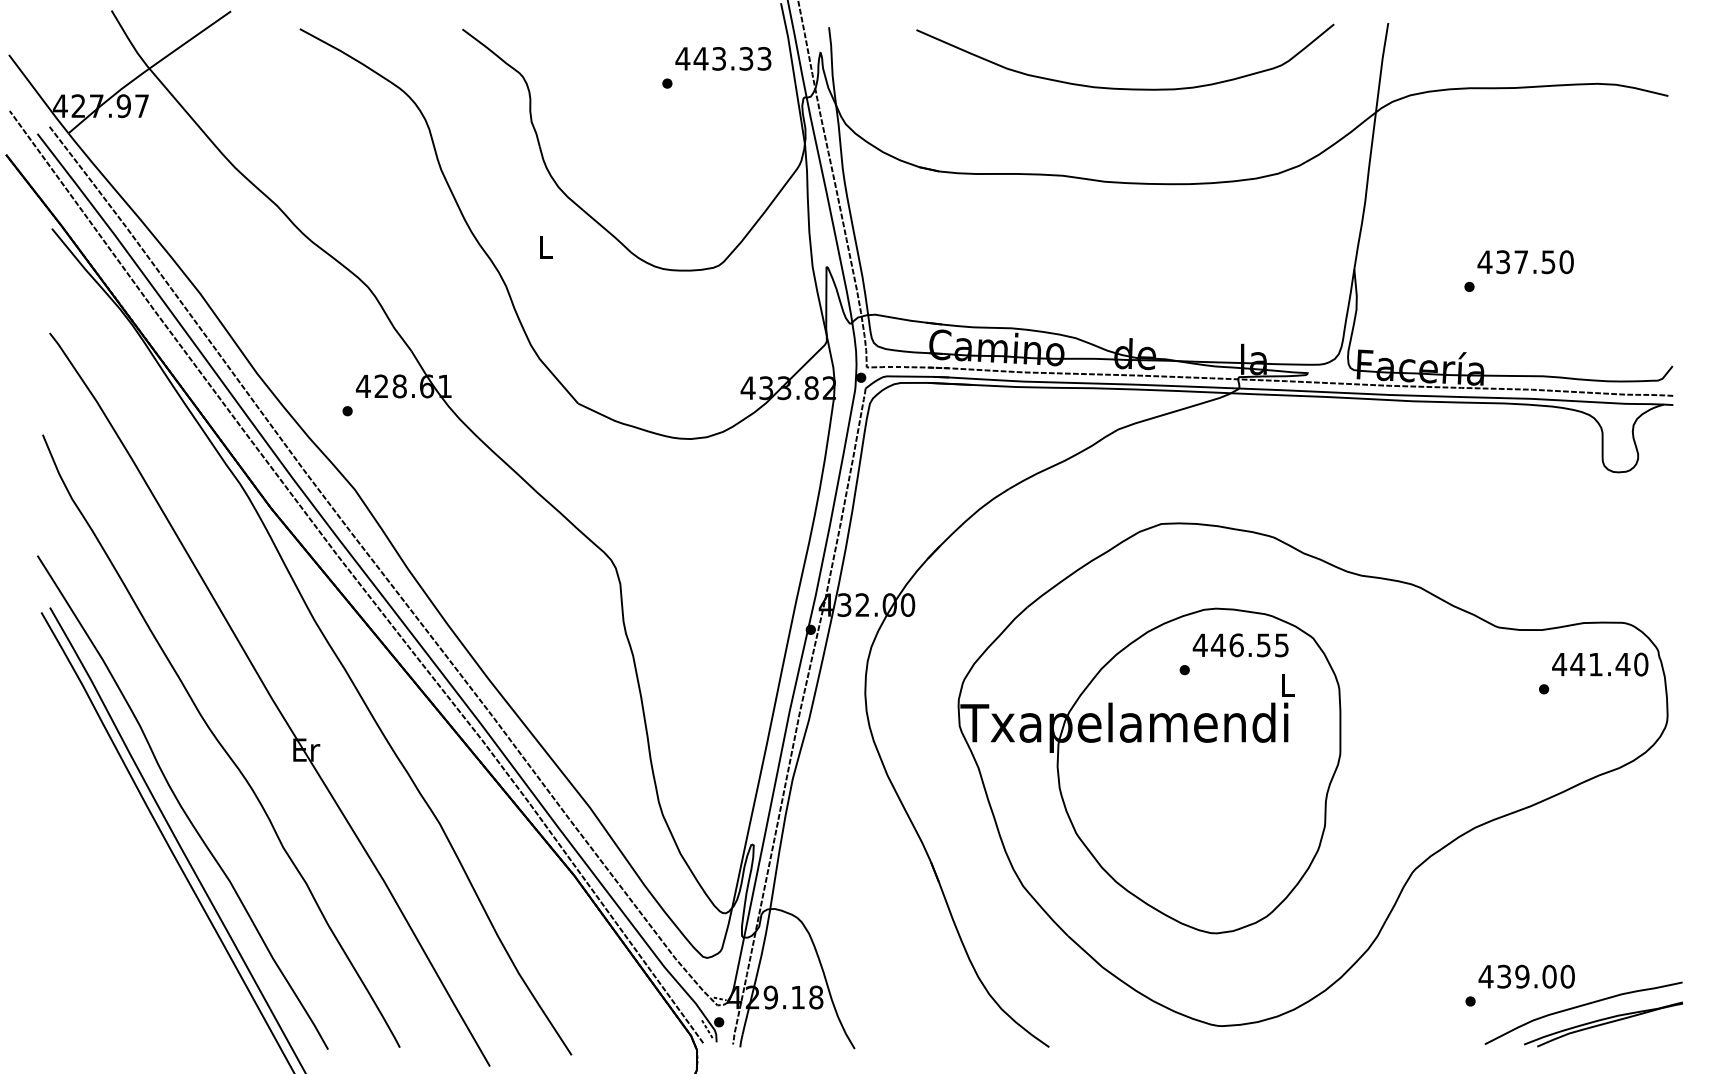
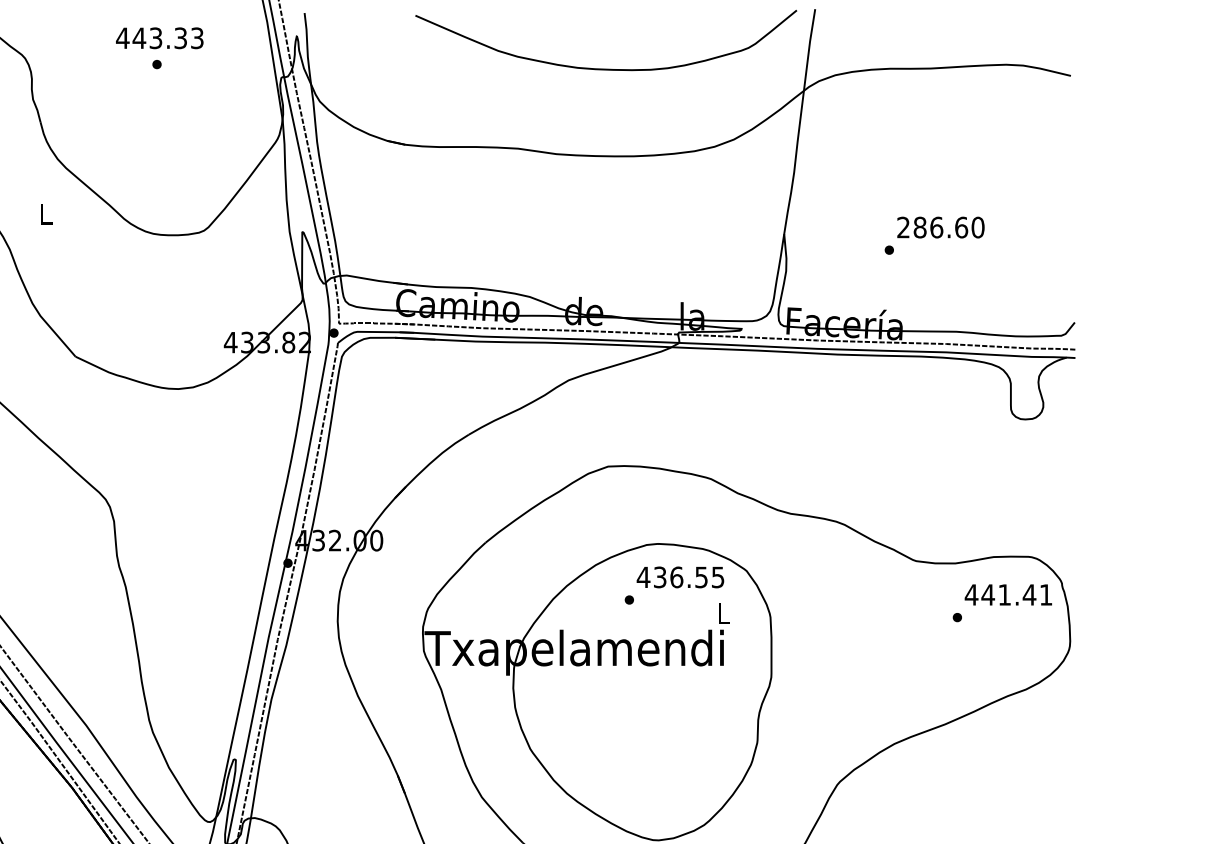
text: (723, 58) -> (159, 37), moved
curve: (1125, 88) -> (606, 69), moved
text: (1516, 262) -> (932, 227), 437.50 -> 286.60
text: (1217, 645) -> (659, 577), 446.55 -> 436.55
text: (1641, 664) -> (1046, 594), 441.40 -> 441.41

